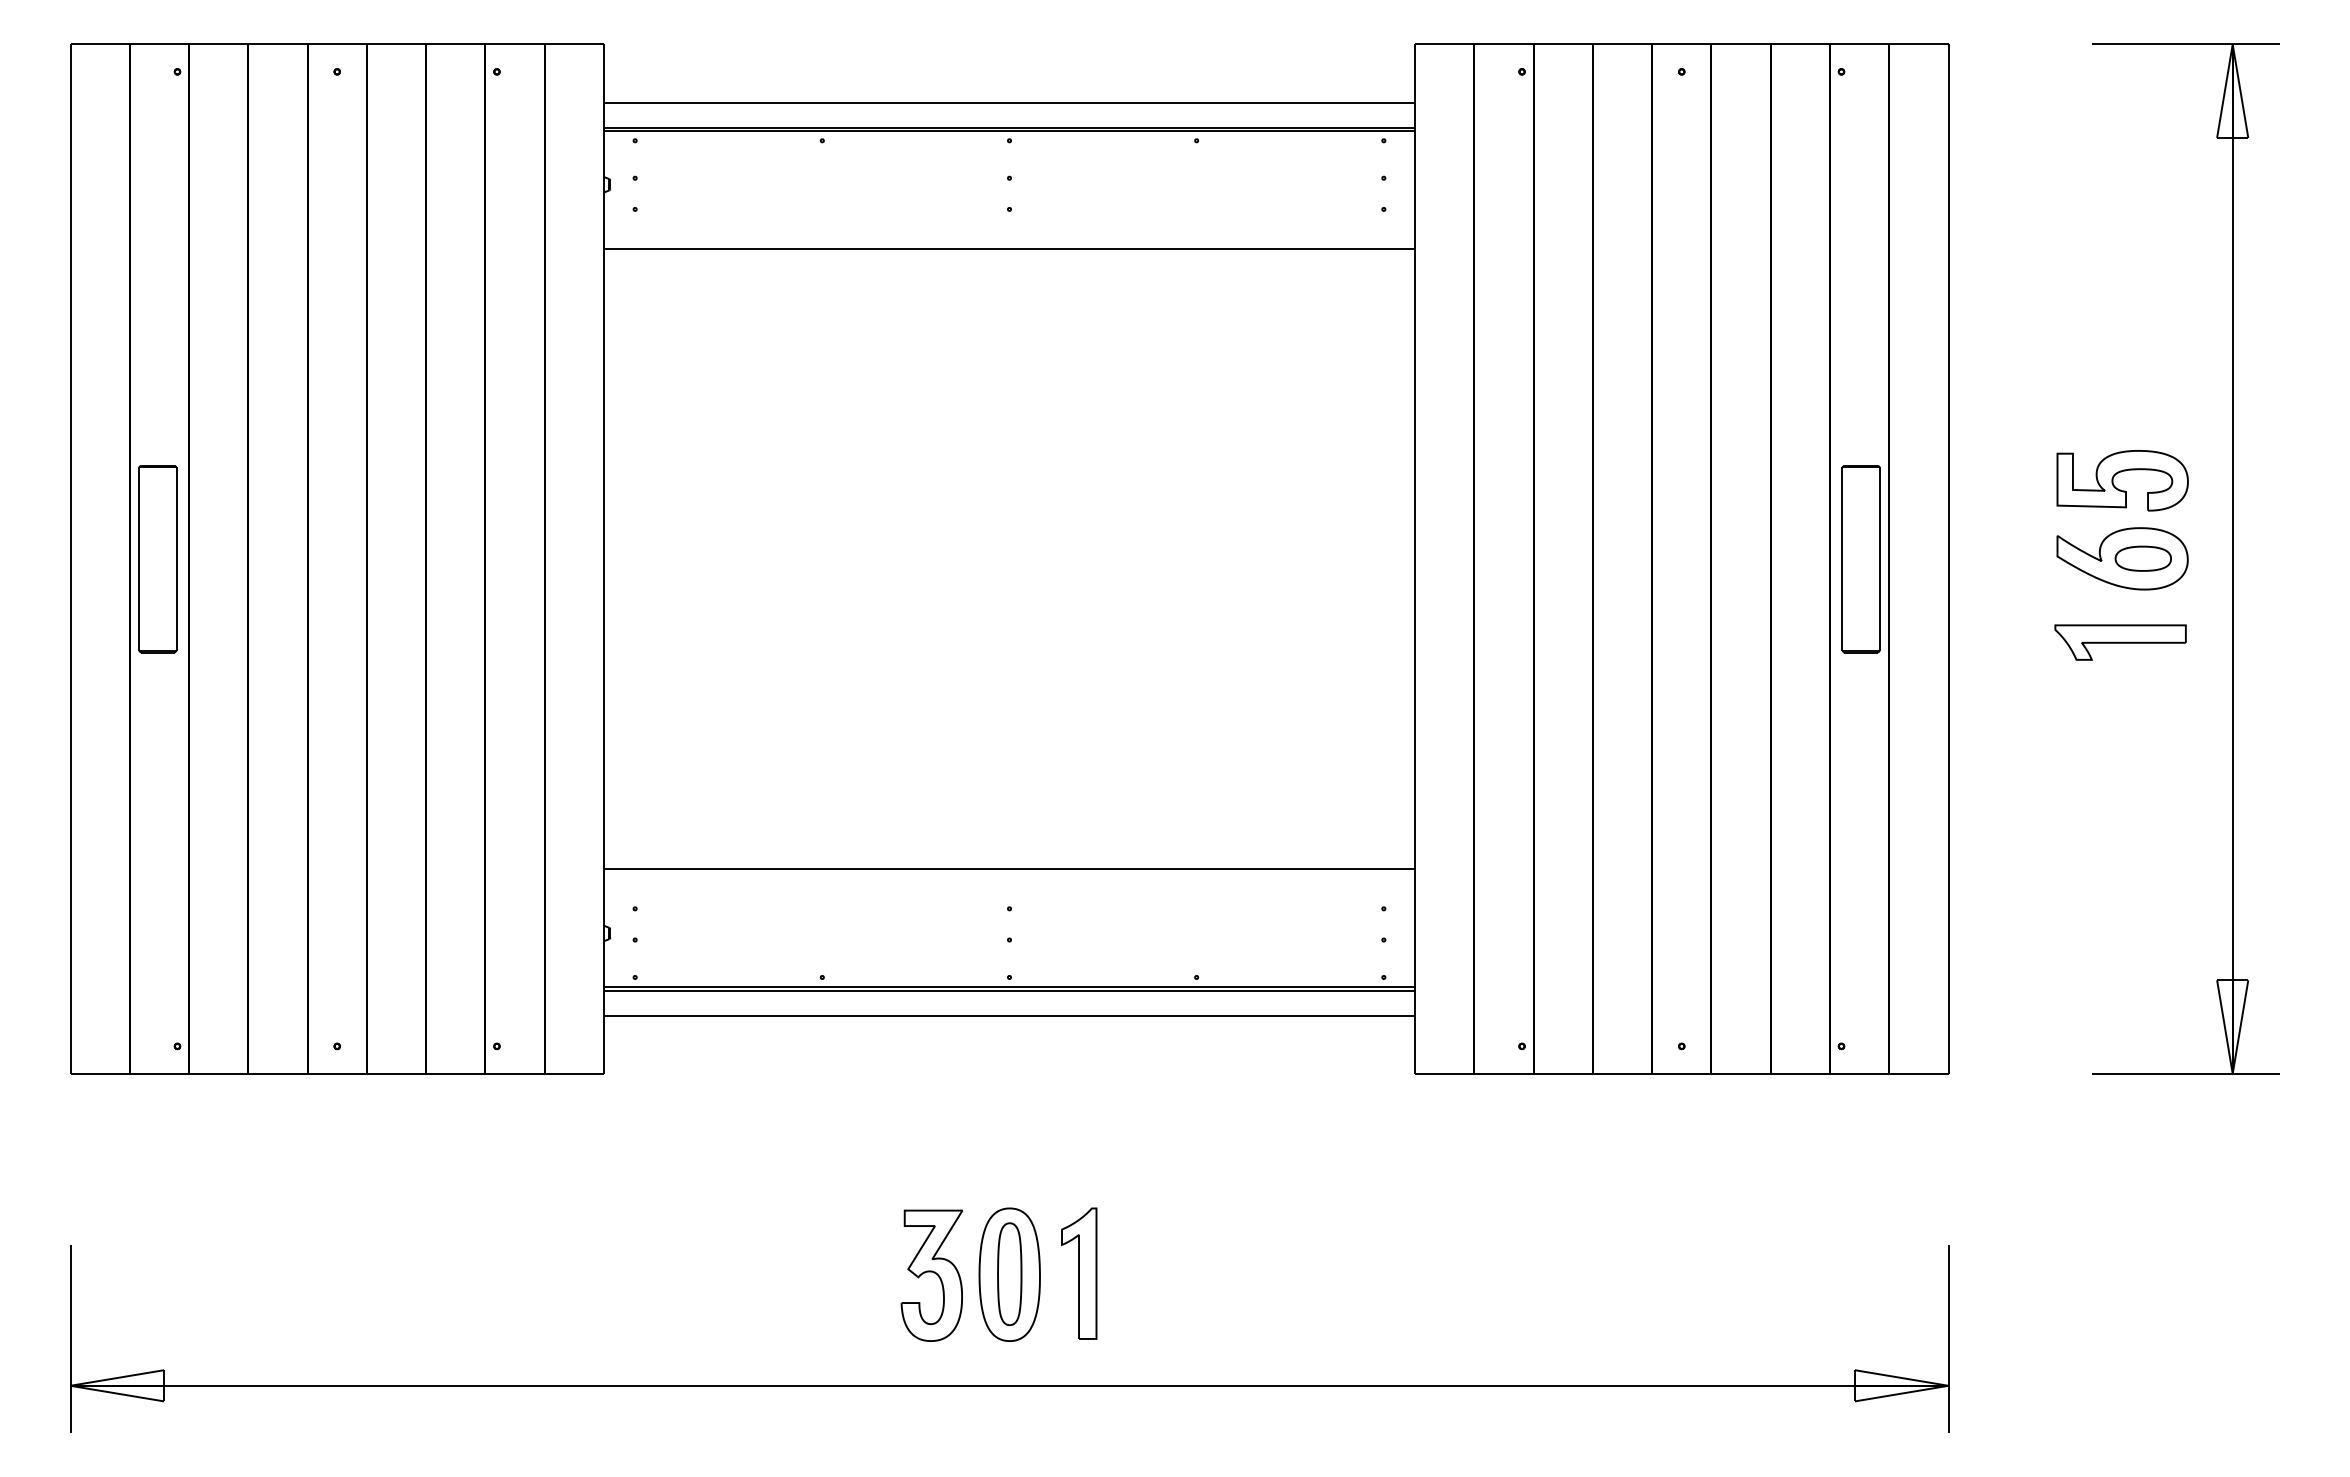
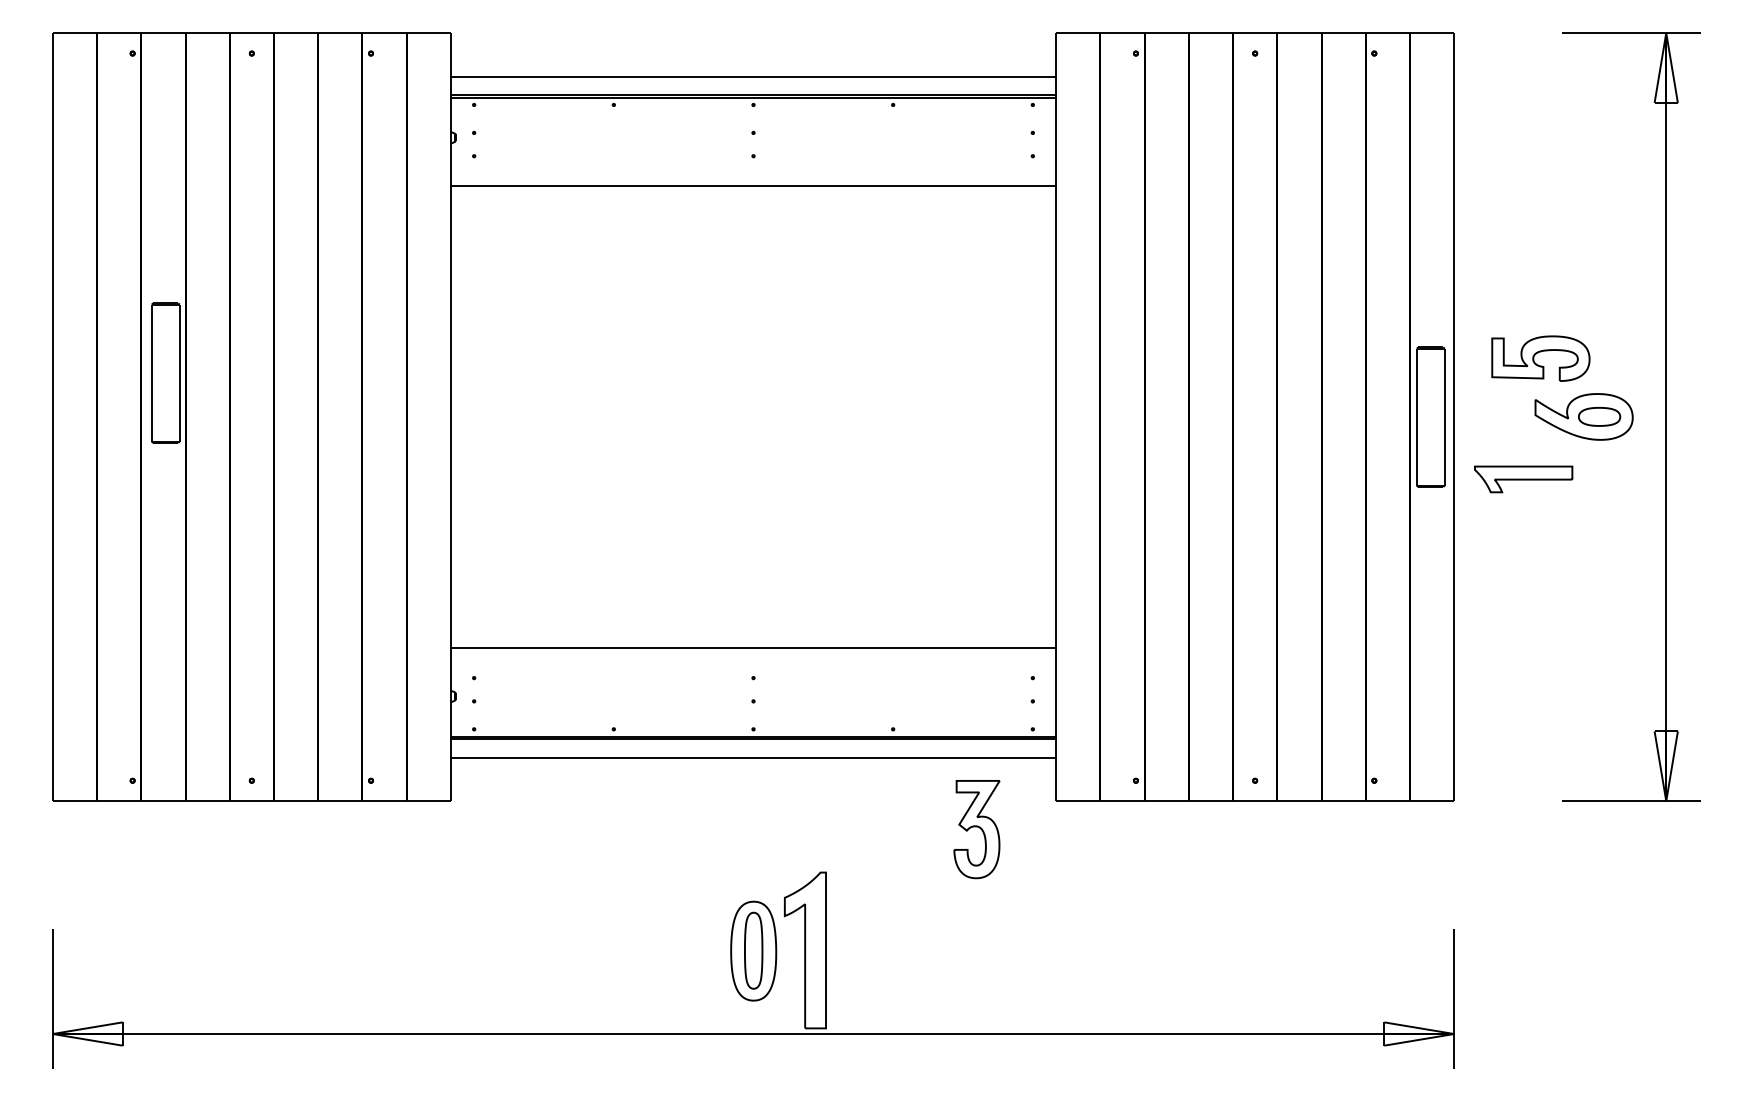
part: (2117, 474) -> (1537, 354), moved
part: (157, 559) -> (165, 373), moved
part: (1860, 559) -> (1430, 417), moved
part: (2120, 642) -> (1523, 479), moved
part: (1079, 1273) -> (805, 950), size x1.6
part: (931, 1275) -> (976, 829), moved

